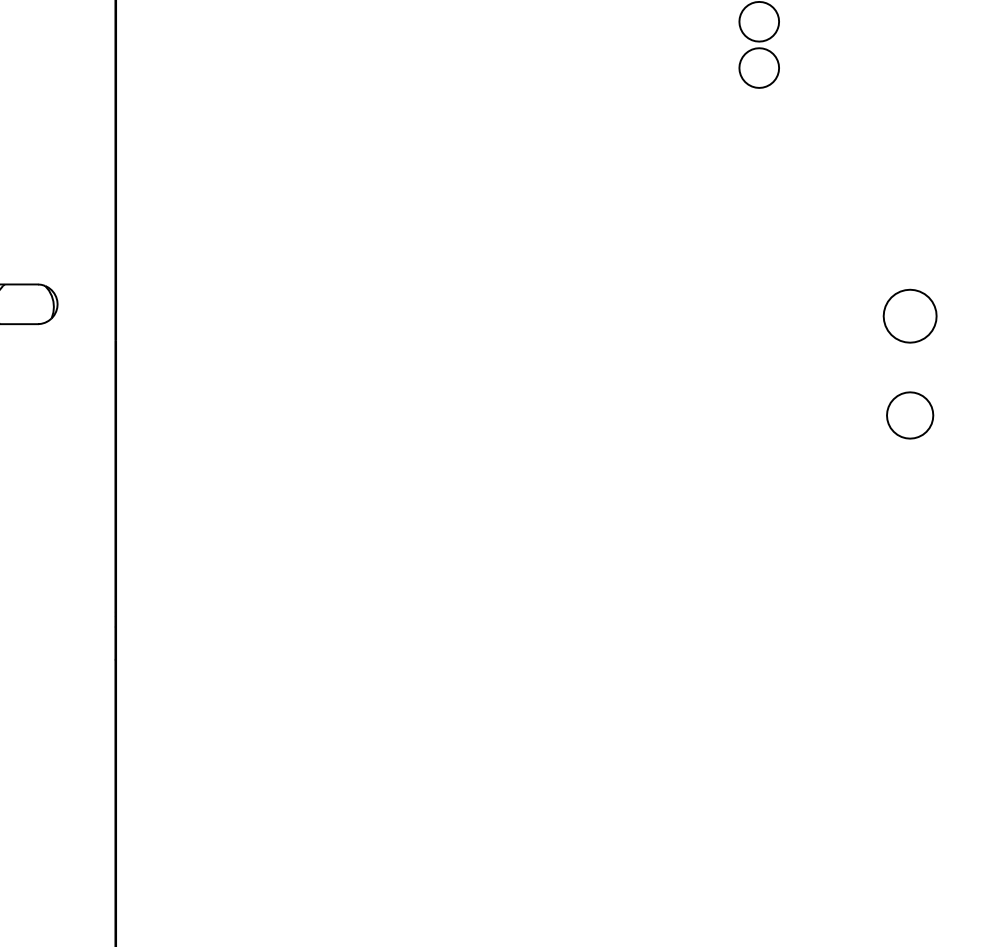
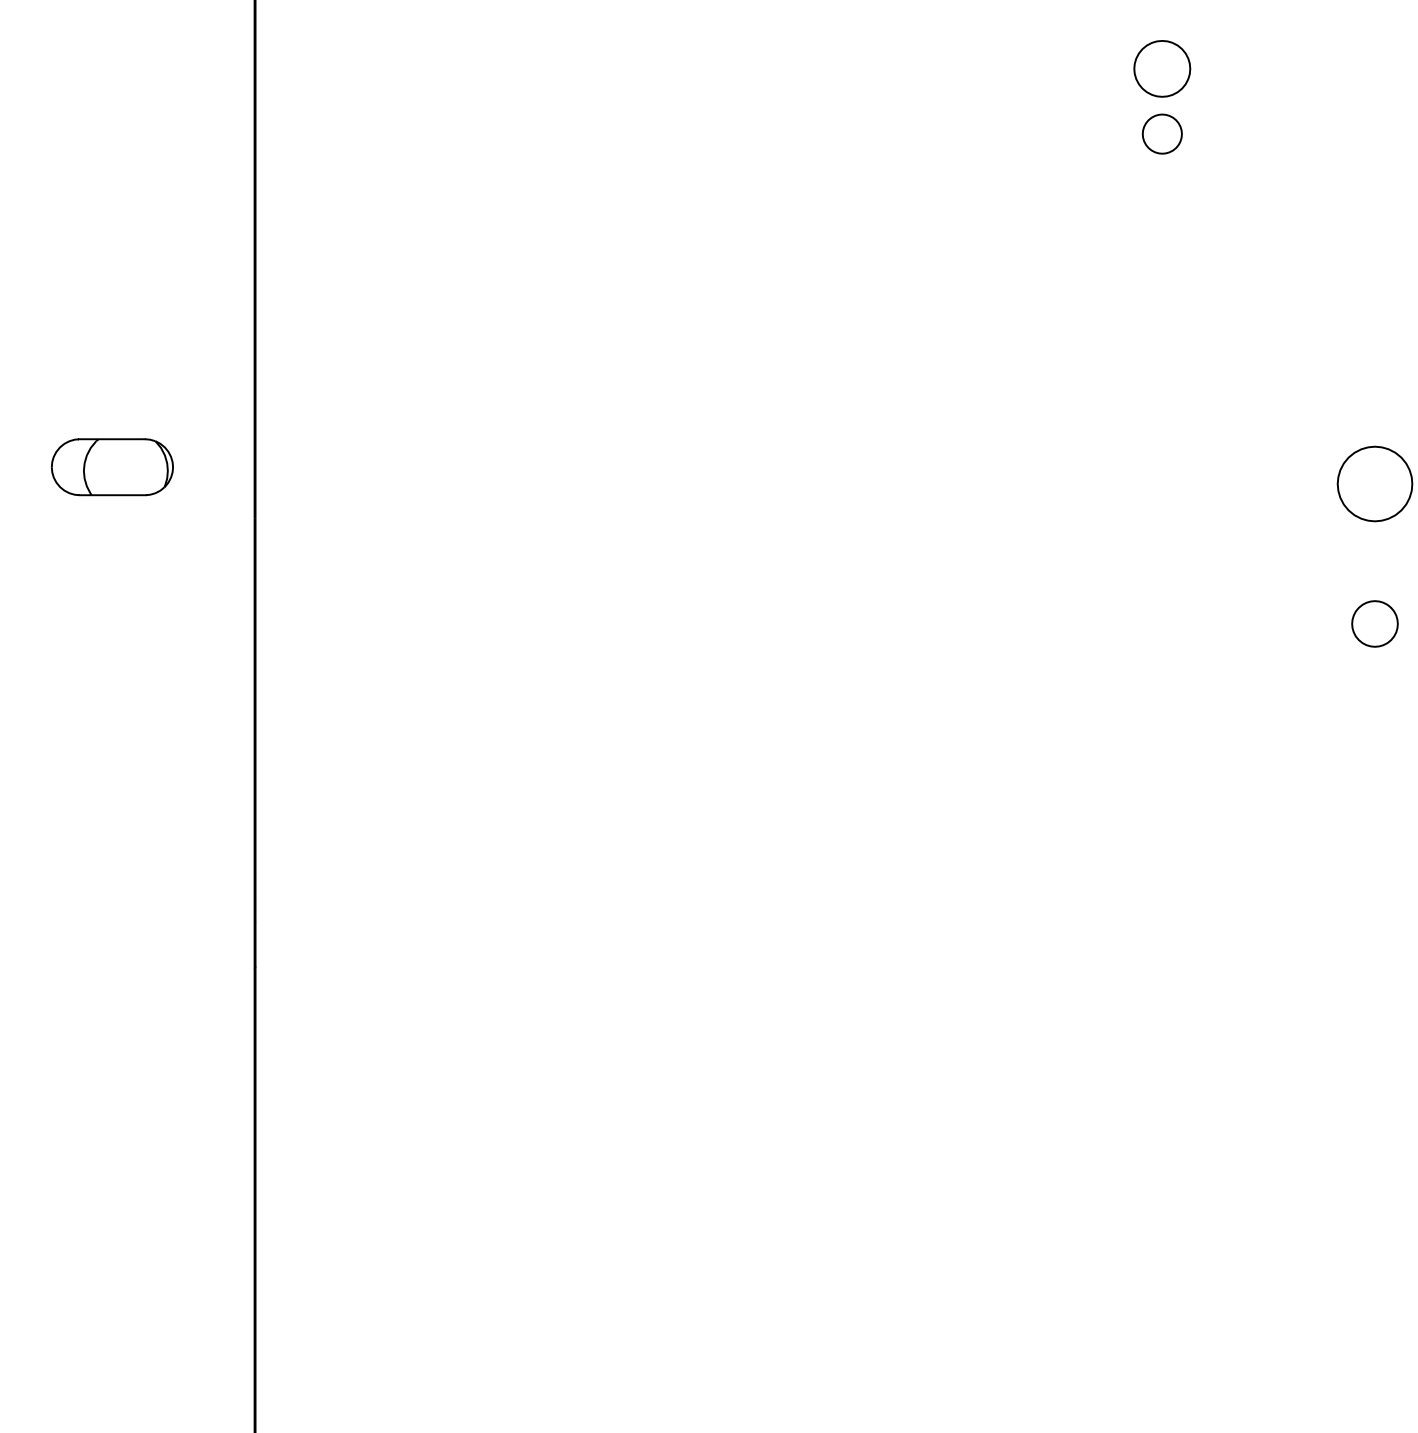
part: (759, 67) -> (1162, 133), size x0.7
part: (909, 415) -> (1374, 623), size x0.7

